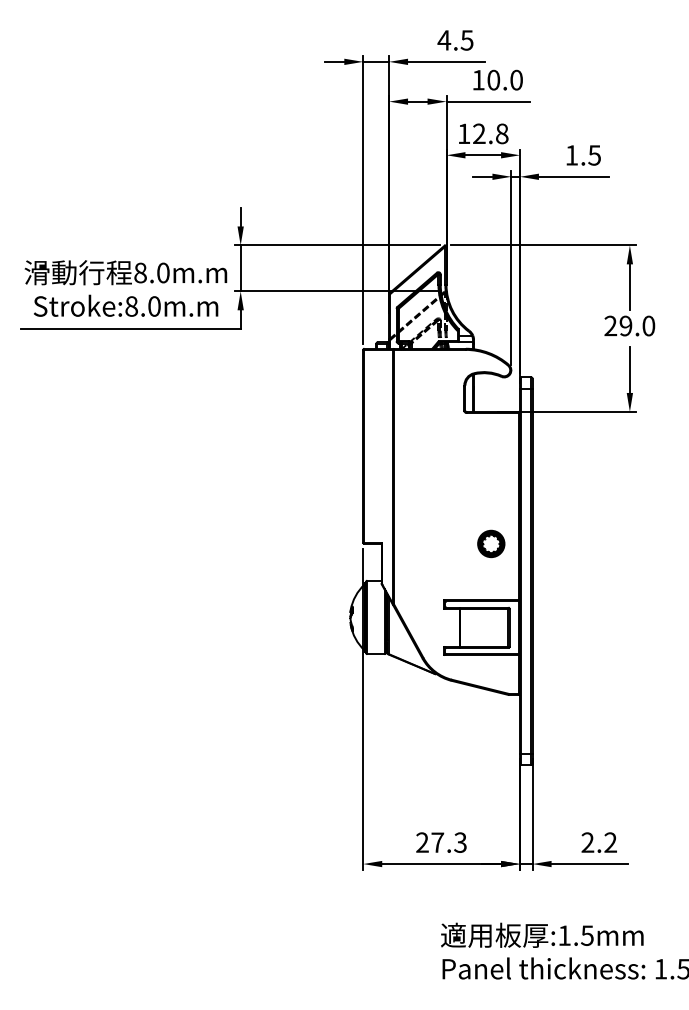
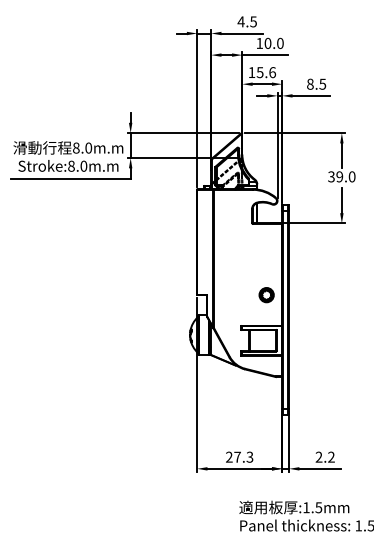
text: (490, 133) -> (266, 72), 12.8 -> 15.6
text: (572, 153) -> (310, 83), 1.5 -> 8.5
text: (610, 327) -> (331, 177), 29.0 -> 39.0

